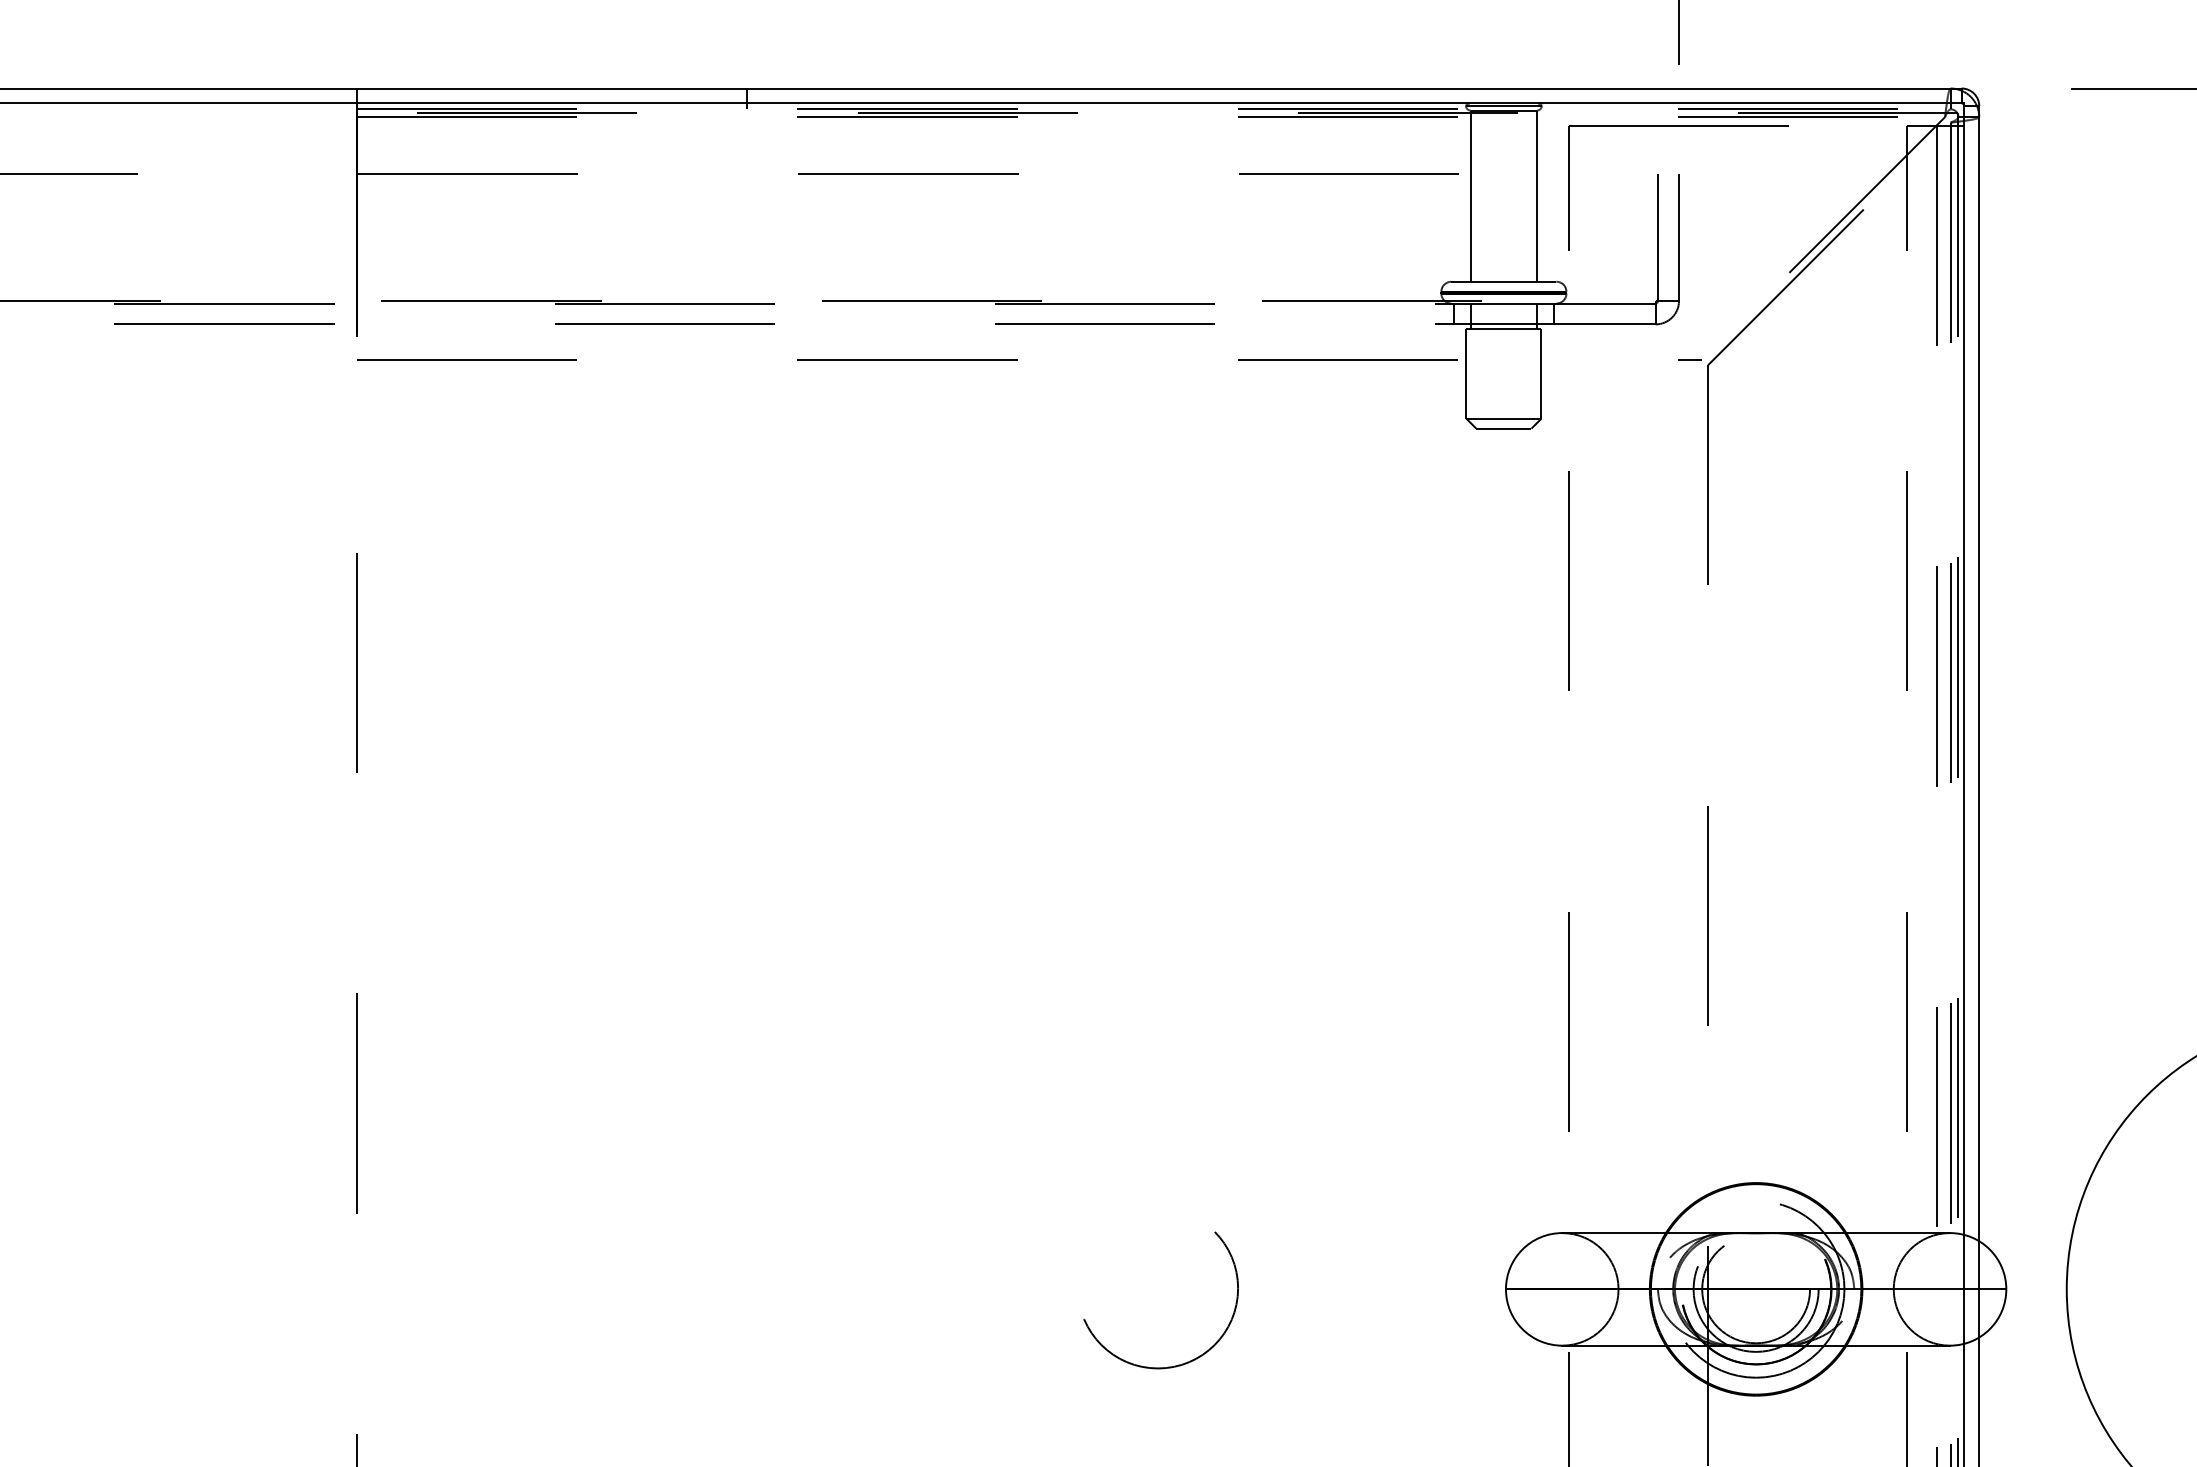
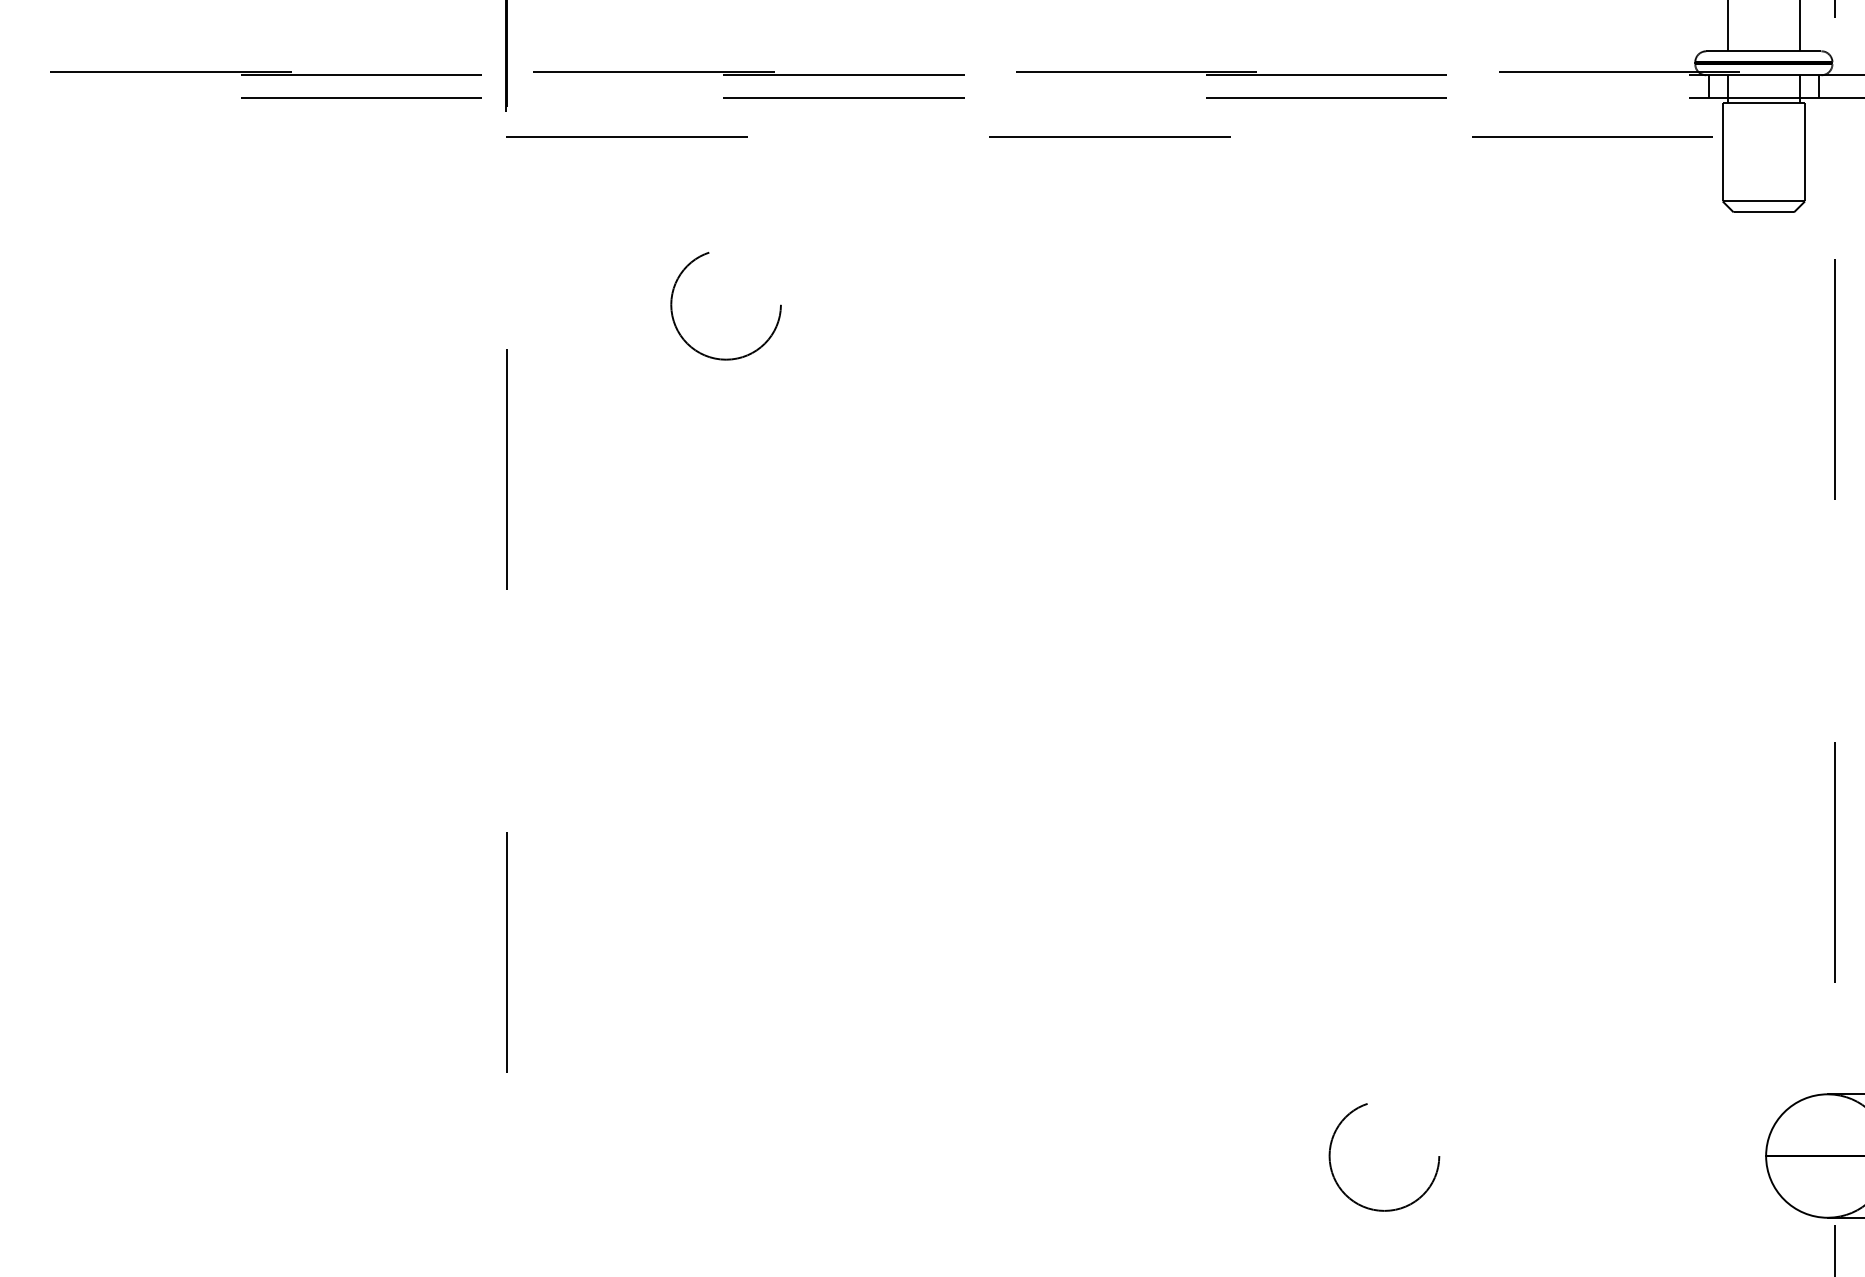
circle: (557, 513) -> (726, 305), added
circle: (1157, 1290) -> (1384, 1157), size x0.62

